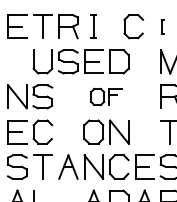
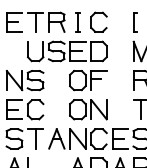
part: (124, 25) -> (91, 21), moved
part: (163, 26) -> (135, 22), size x1.67
part: (106, 96) -> (88, 80), size x1.43

